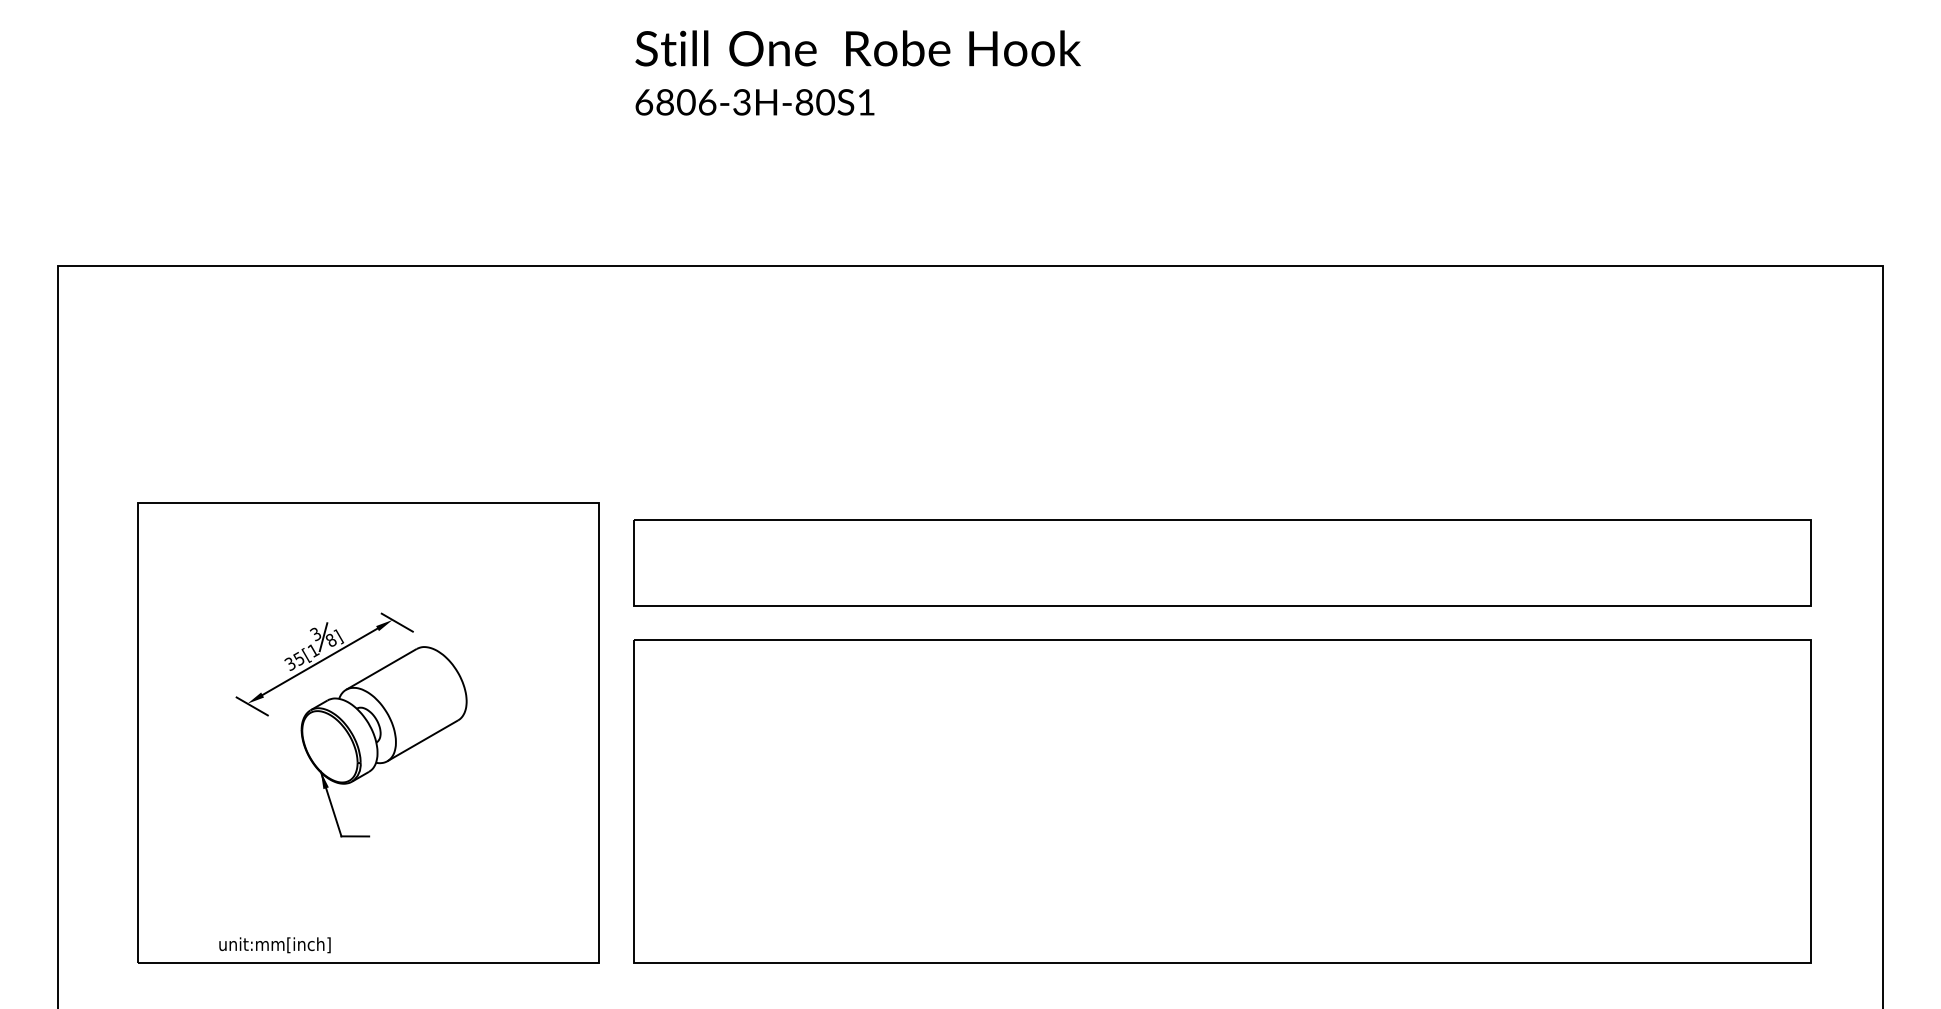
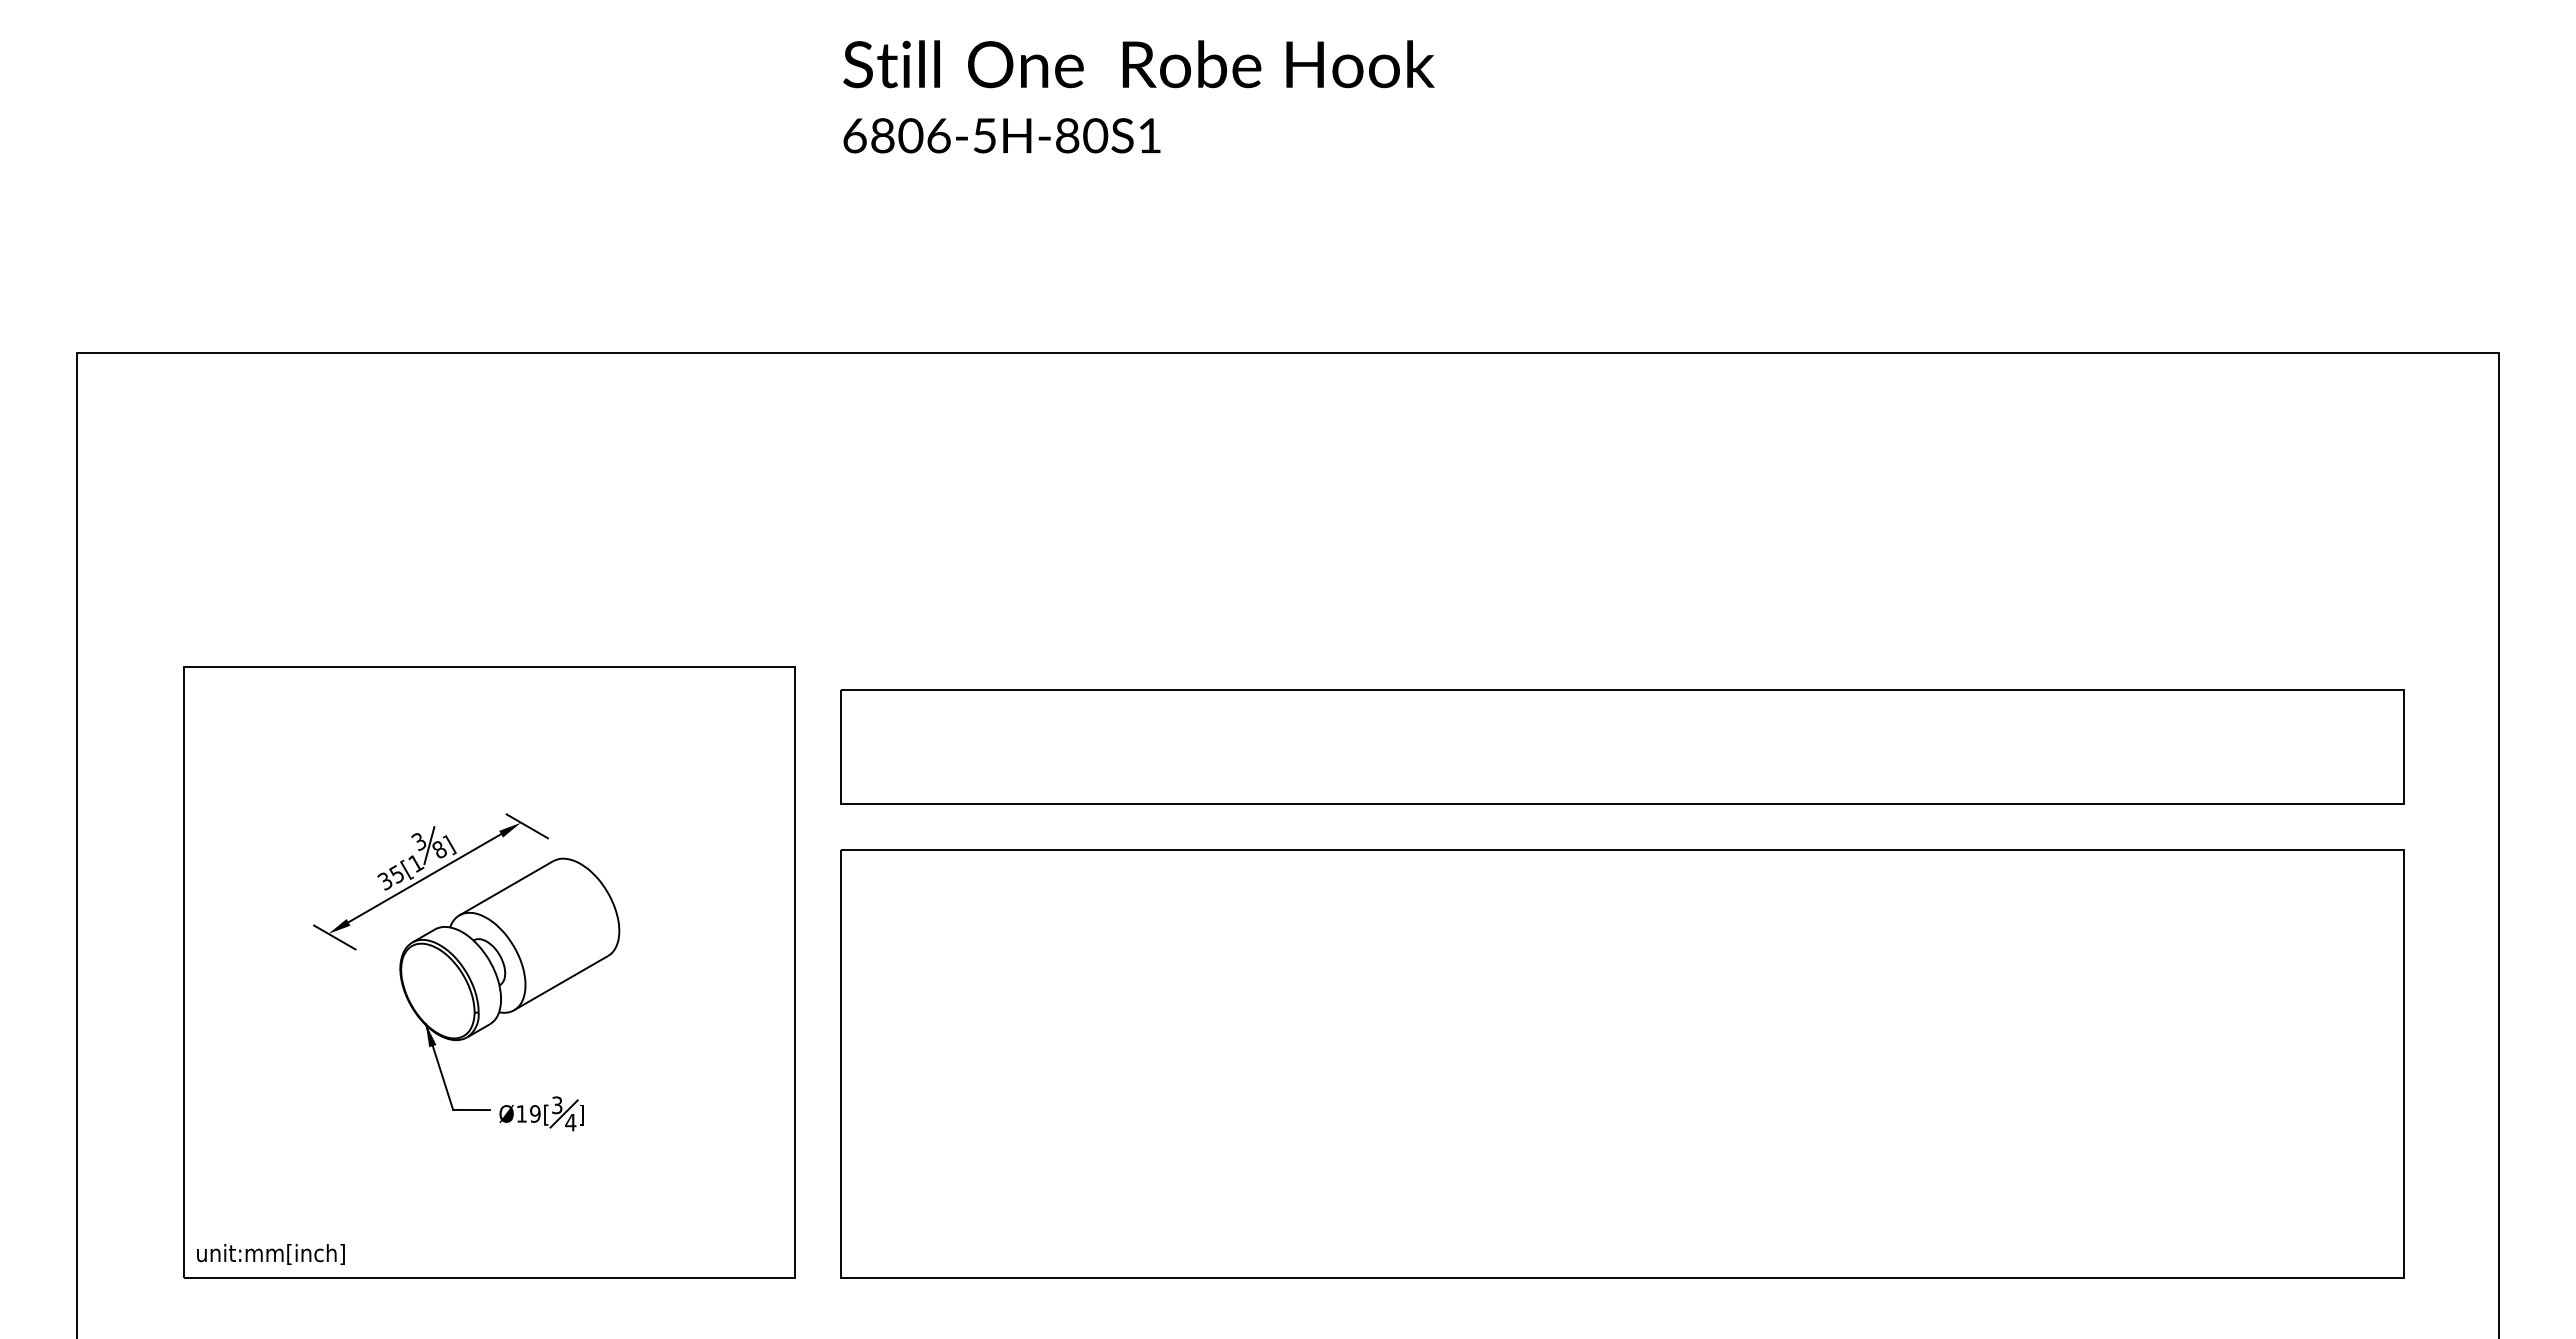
text: (741, 102) -> (984, 135), 6806-3H-80S1 -> 6806-5H-80S1
part: (408, 839) -> (541, 1113), added
text: (274, 945) -> (270, 1254), moved

